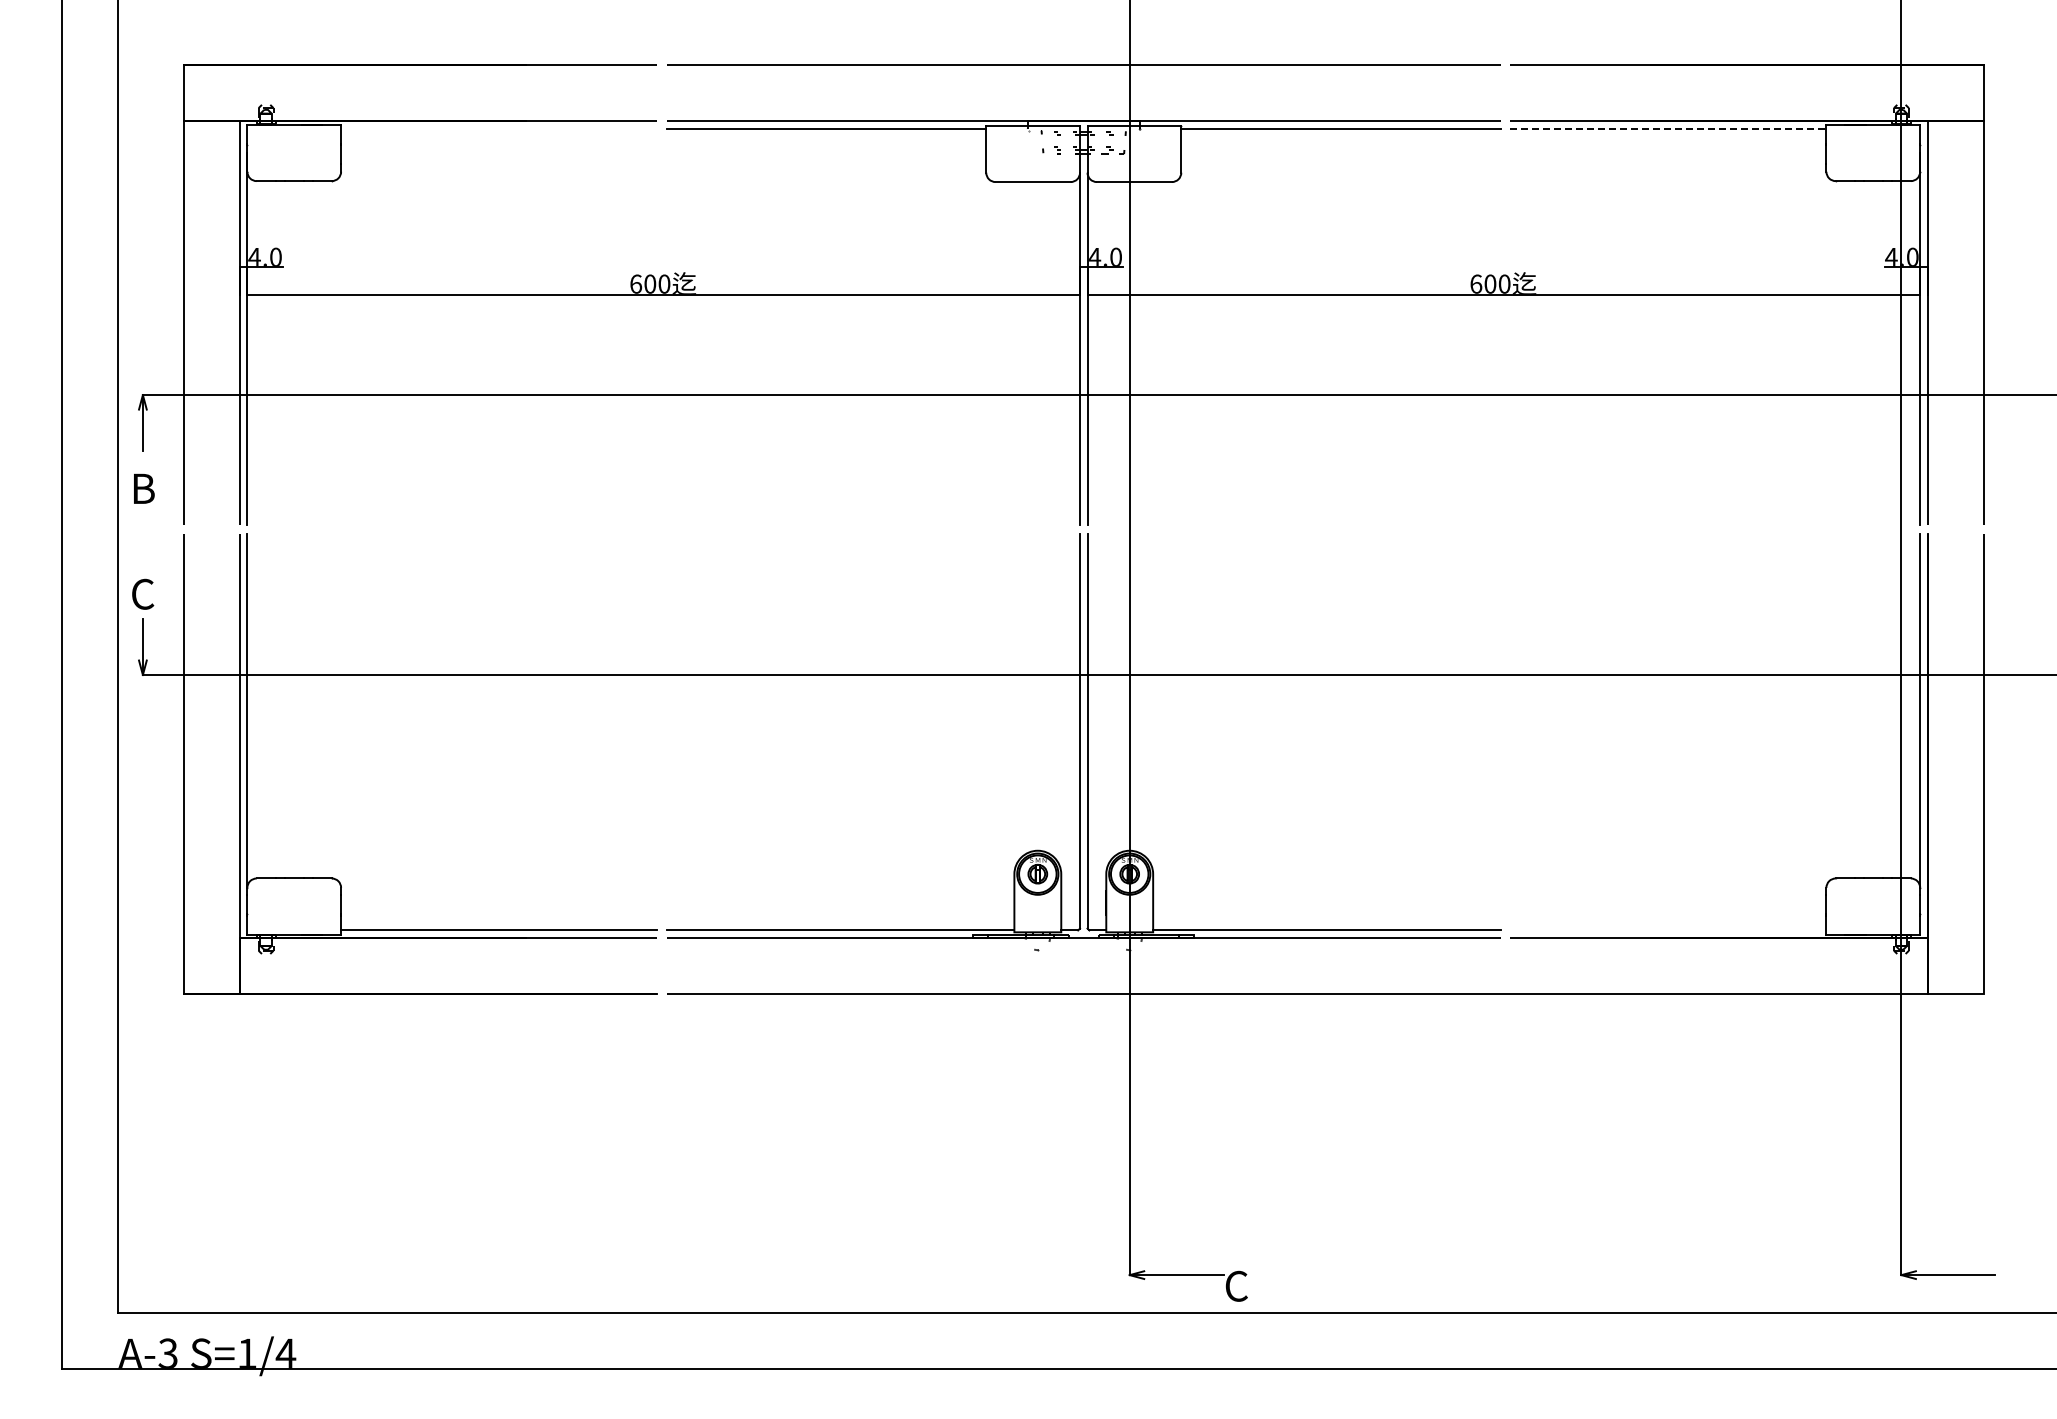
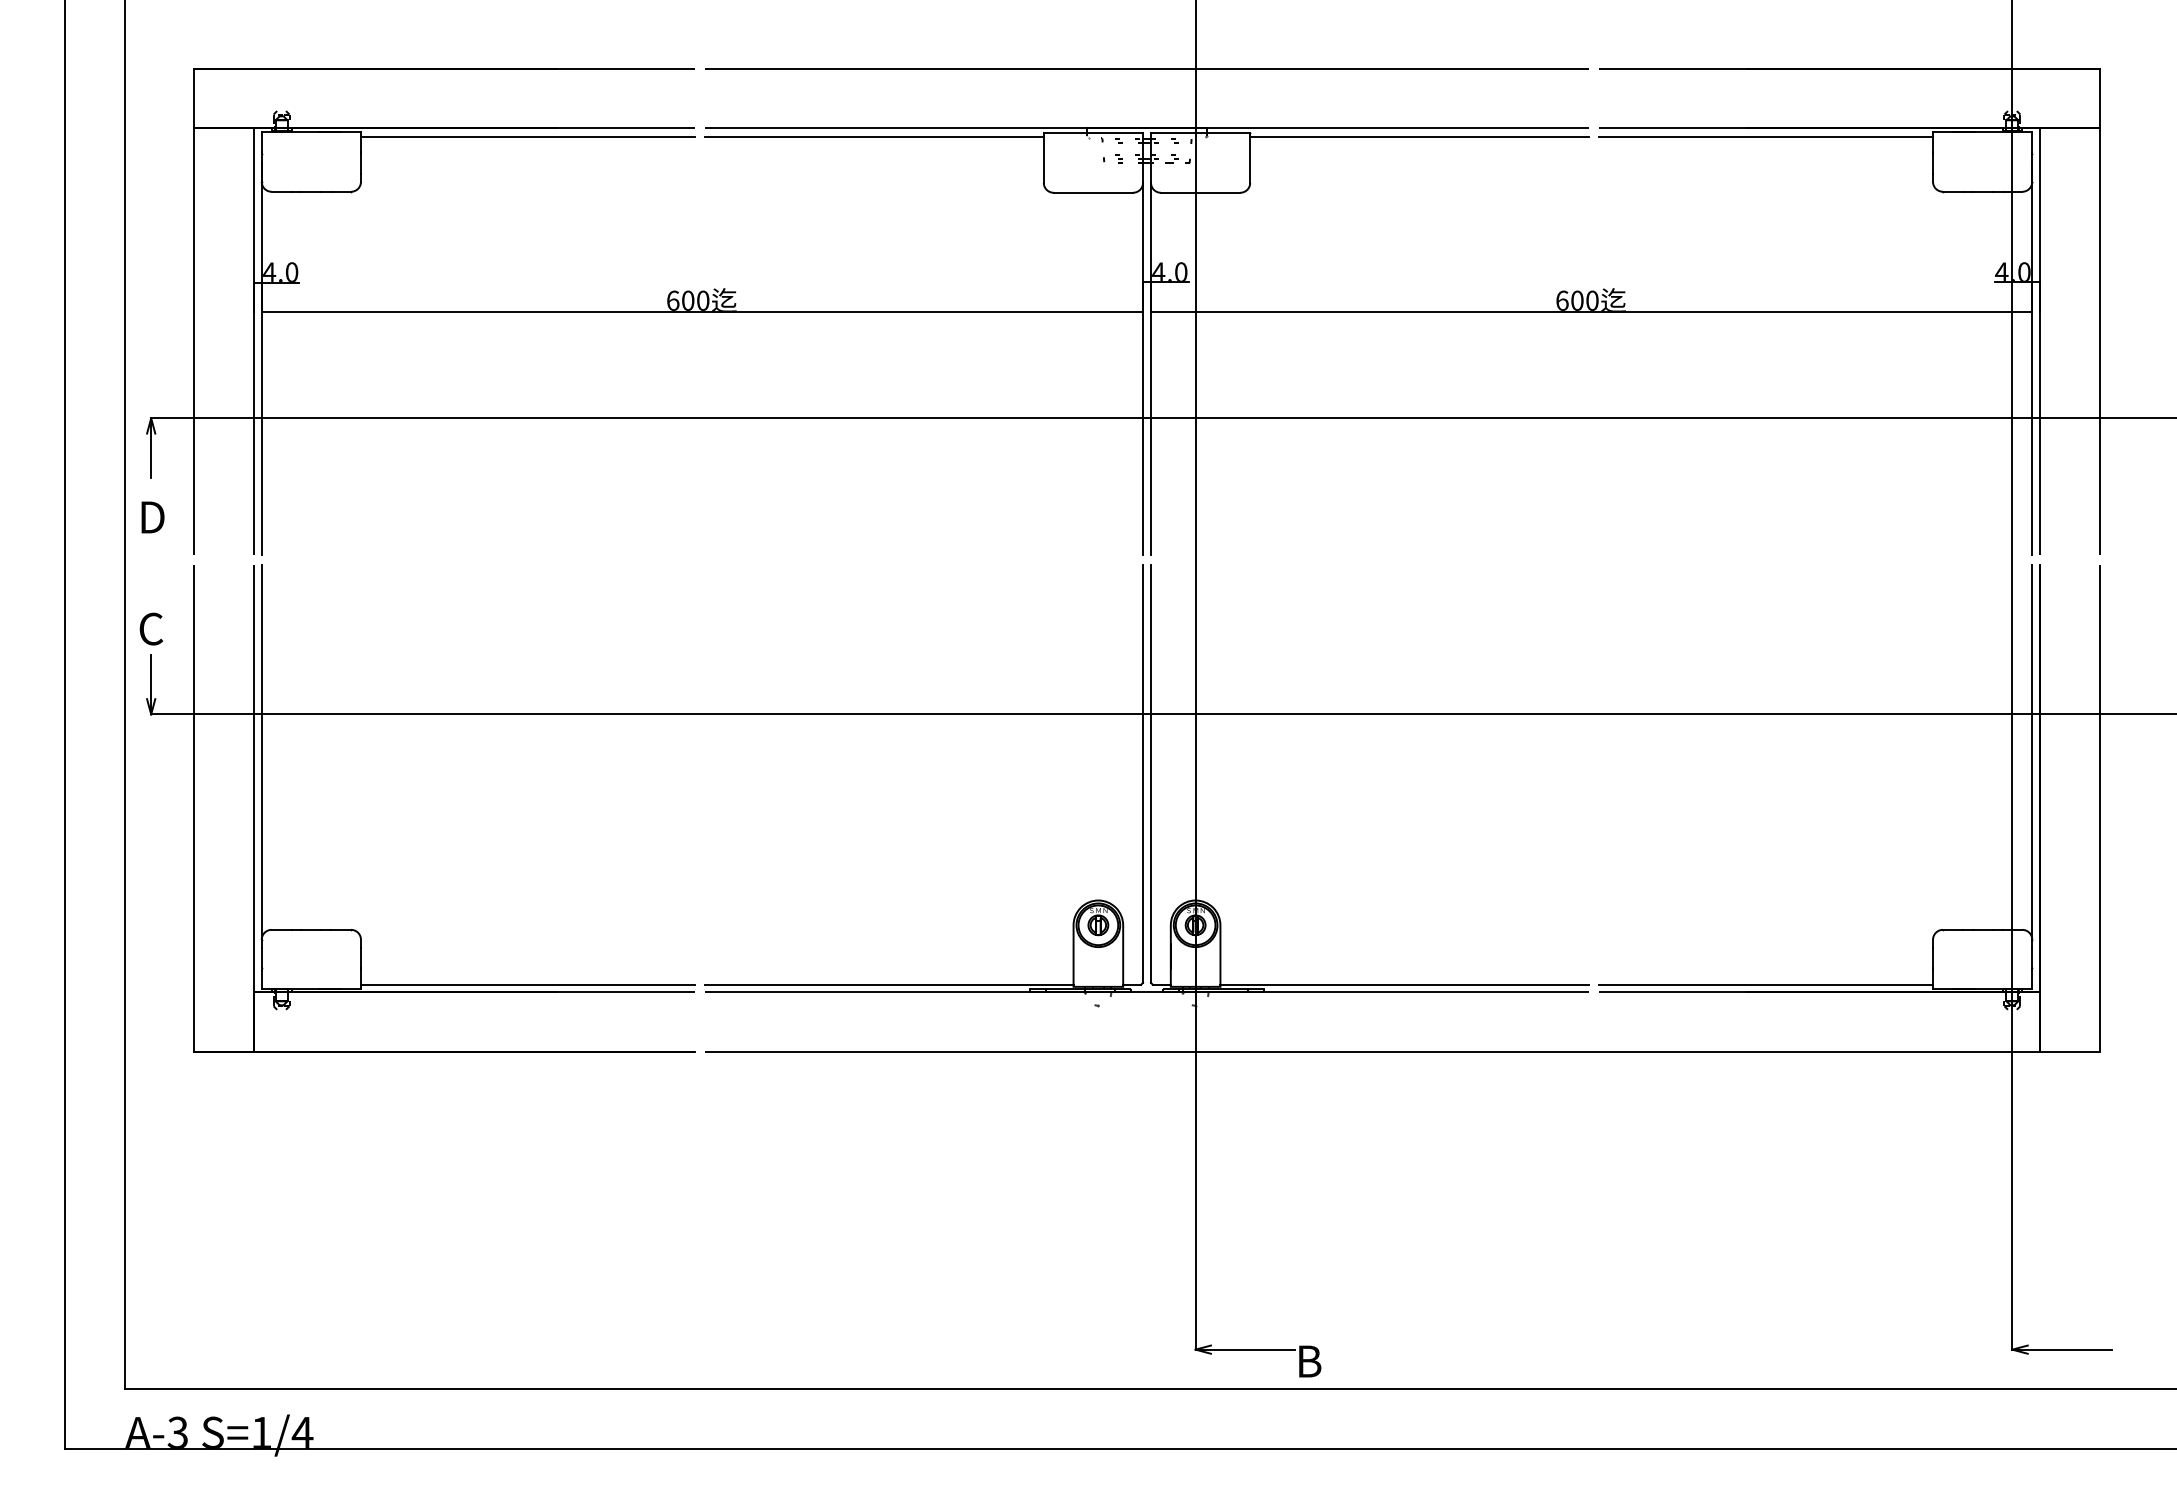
line: (499, 129) -> (528, 137), added
line: (1668, 129) -> (1765, 137), dashed -> solid
text: (146, 488) -> (154, 517), B -> D
line: (1668, 930) -> (1765, 984), added
text: (1236, 1285) -> (1308, 1360), C -> B

